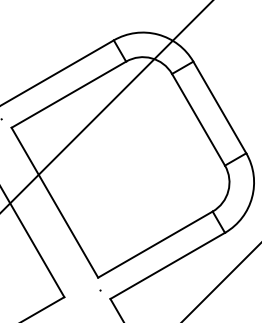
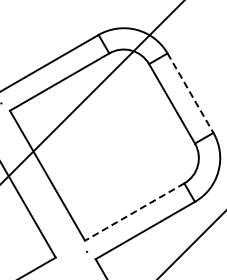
line: (219, 107) -> (190, 93), solid -> dashed
line: (155, 245) -> (134, 212), solid -> dashed

